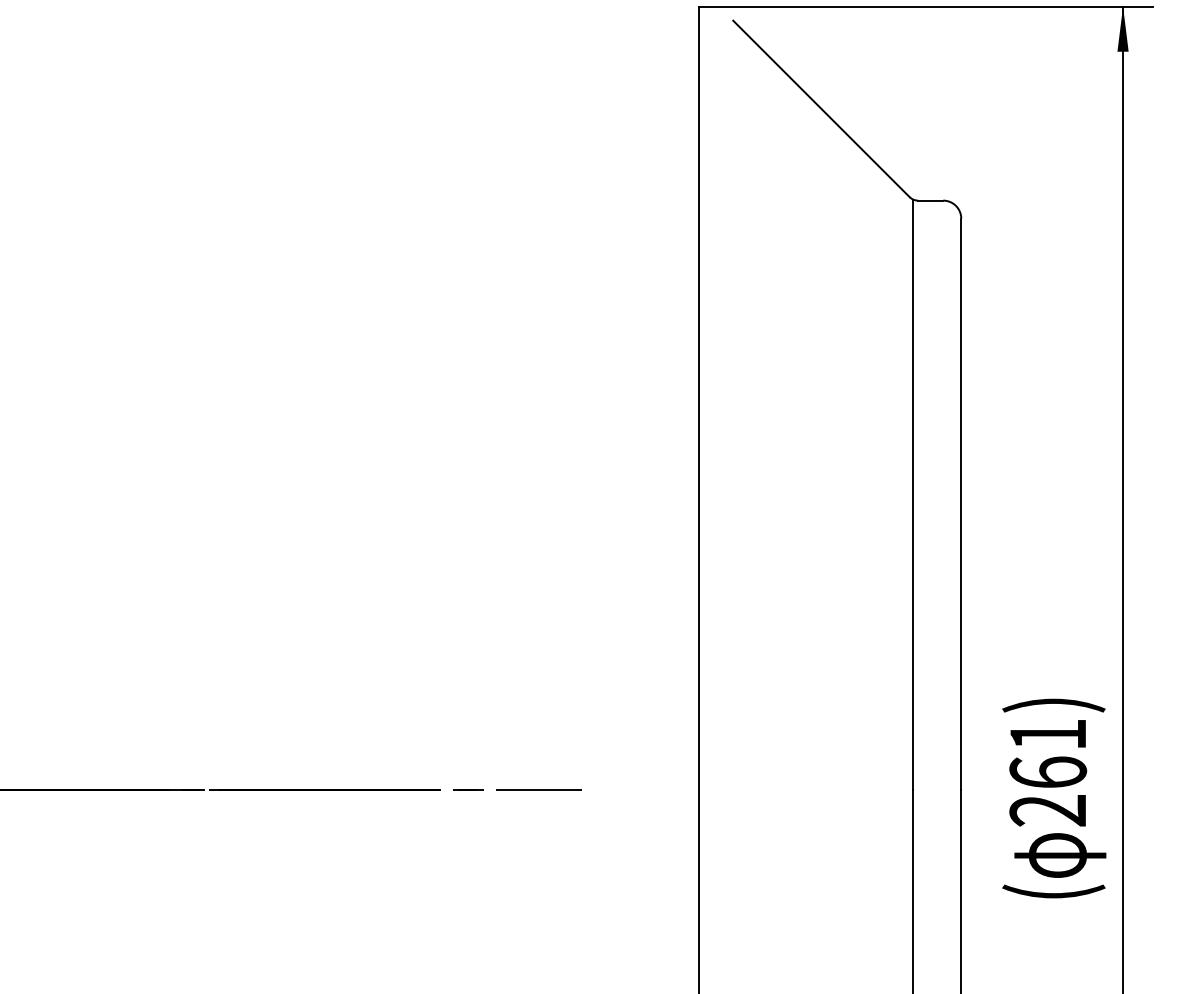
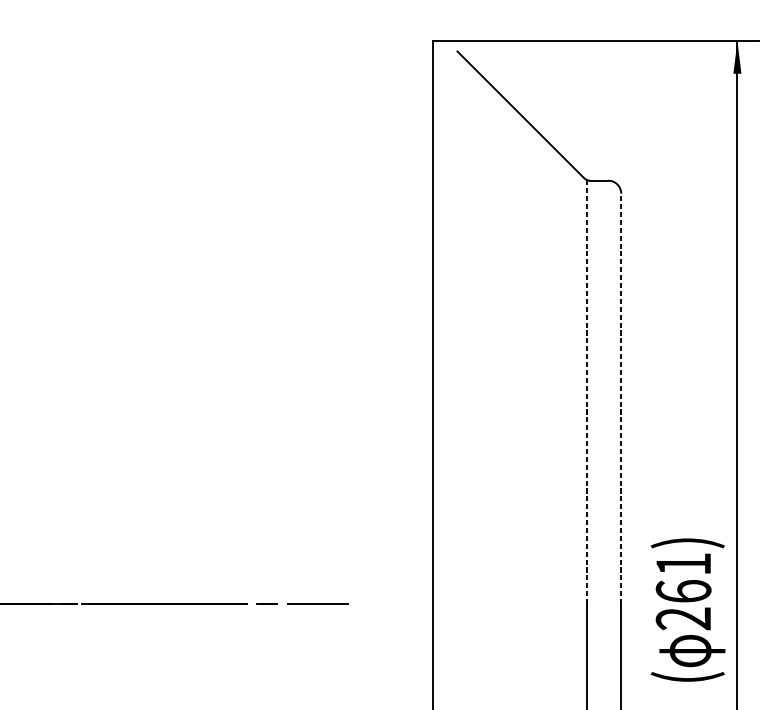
line: (913, 494) -> (586, 391), solid -> dashed
line: (961, 504) -> (621, 398), solid -> dashed

